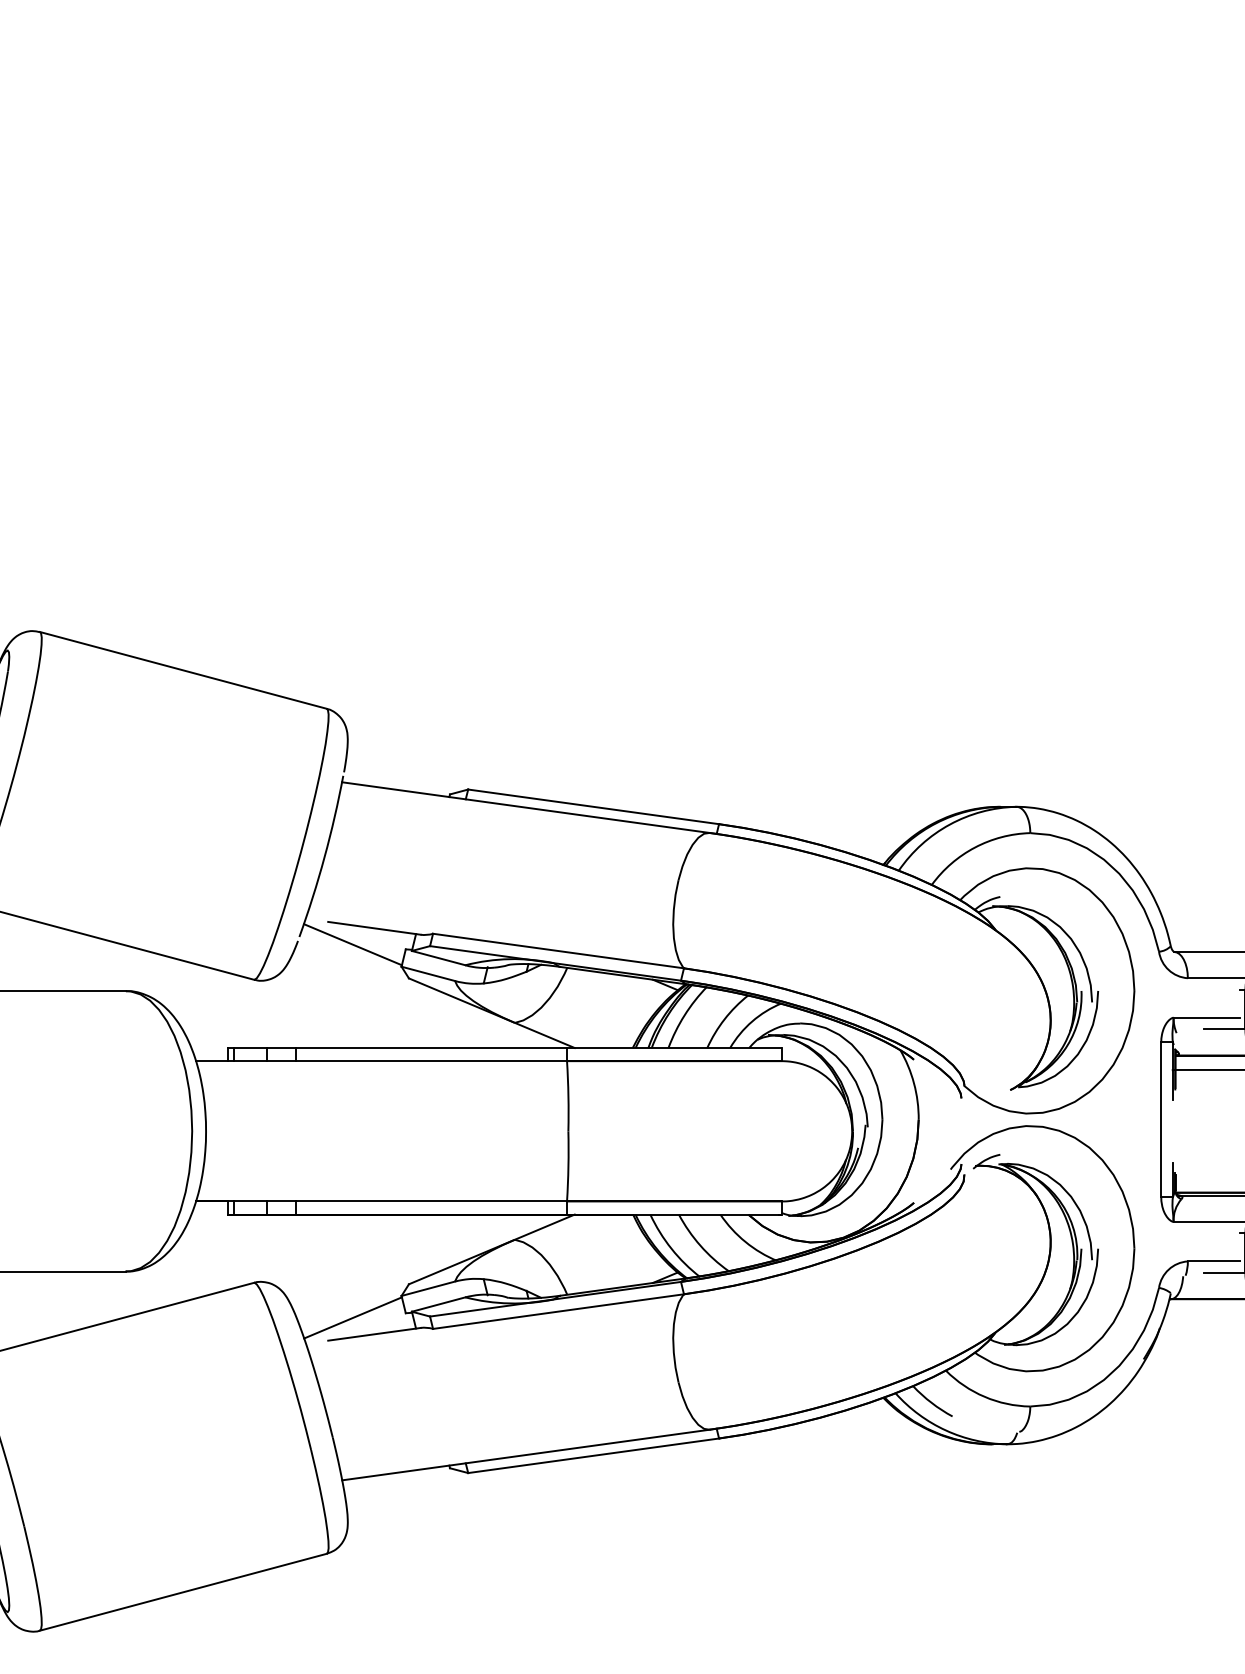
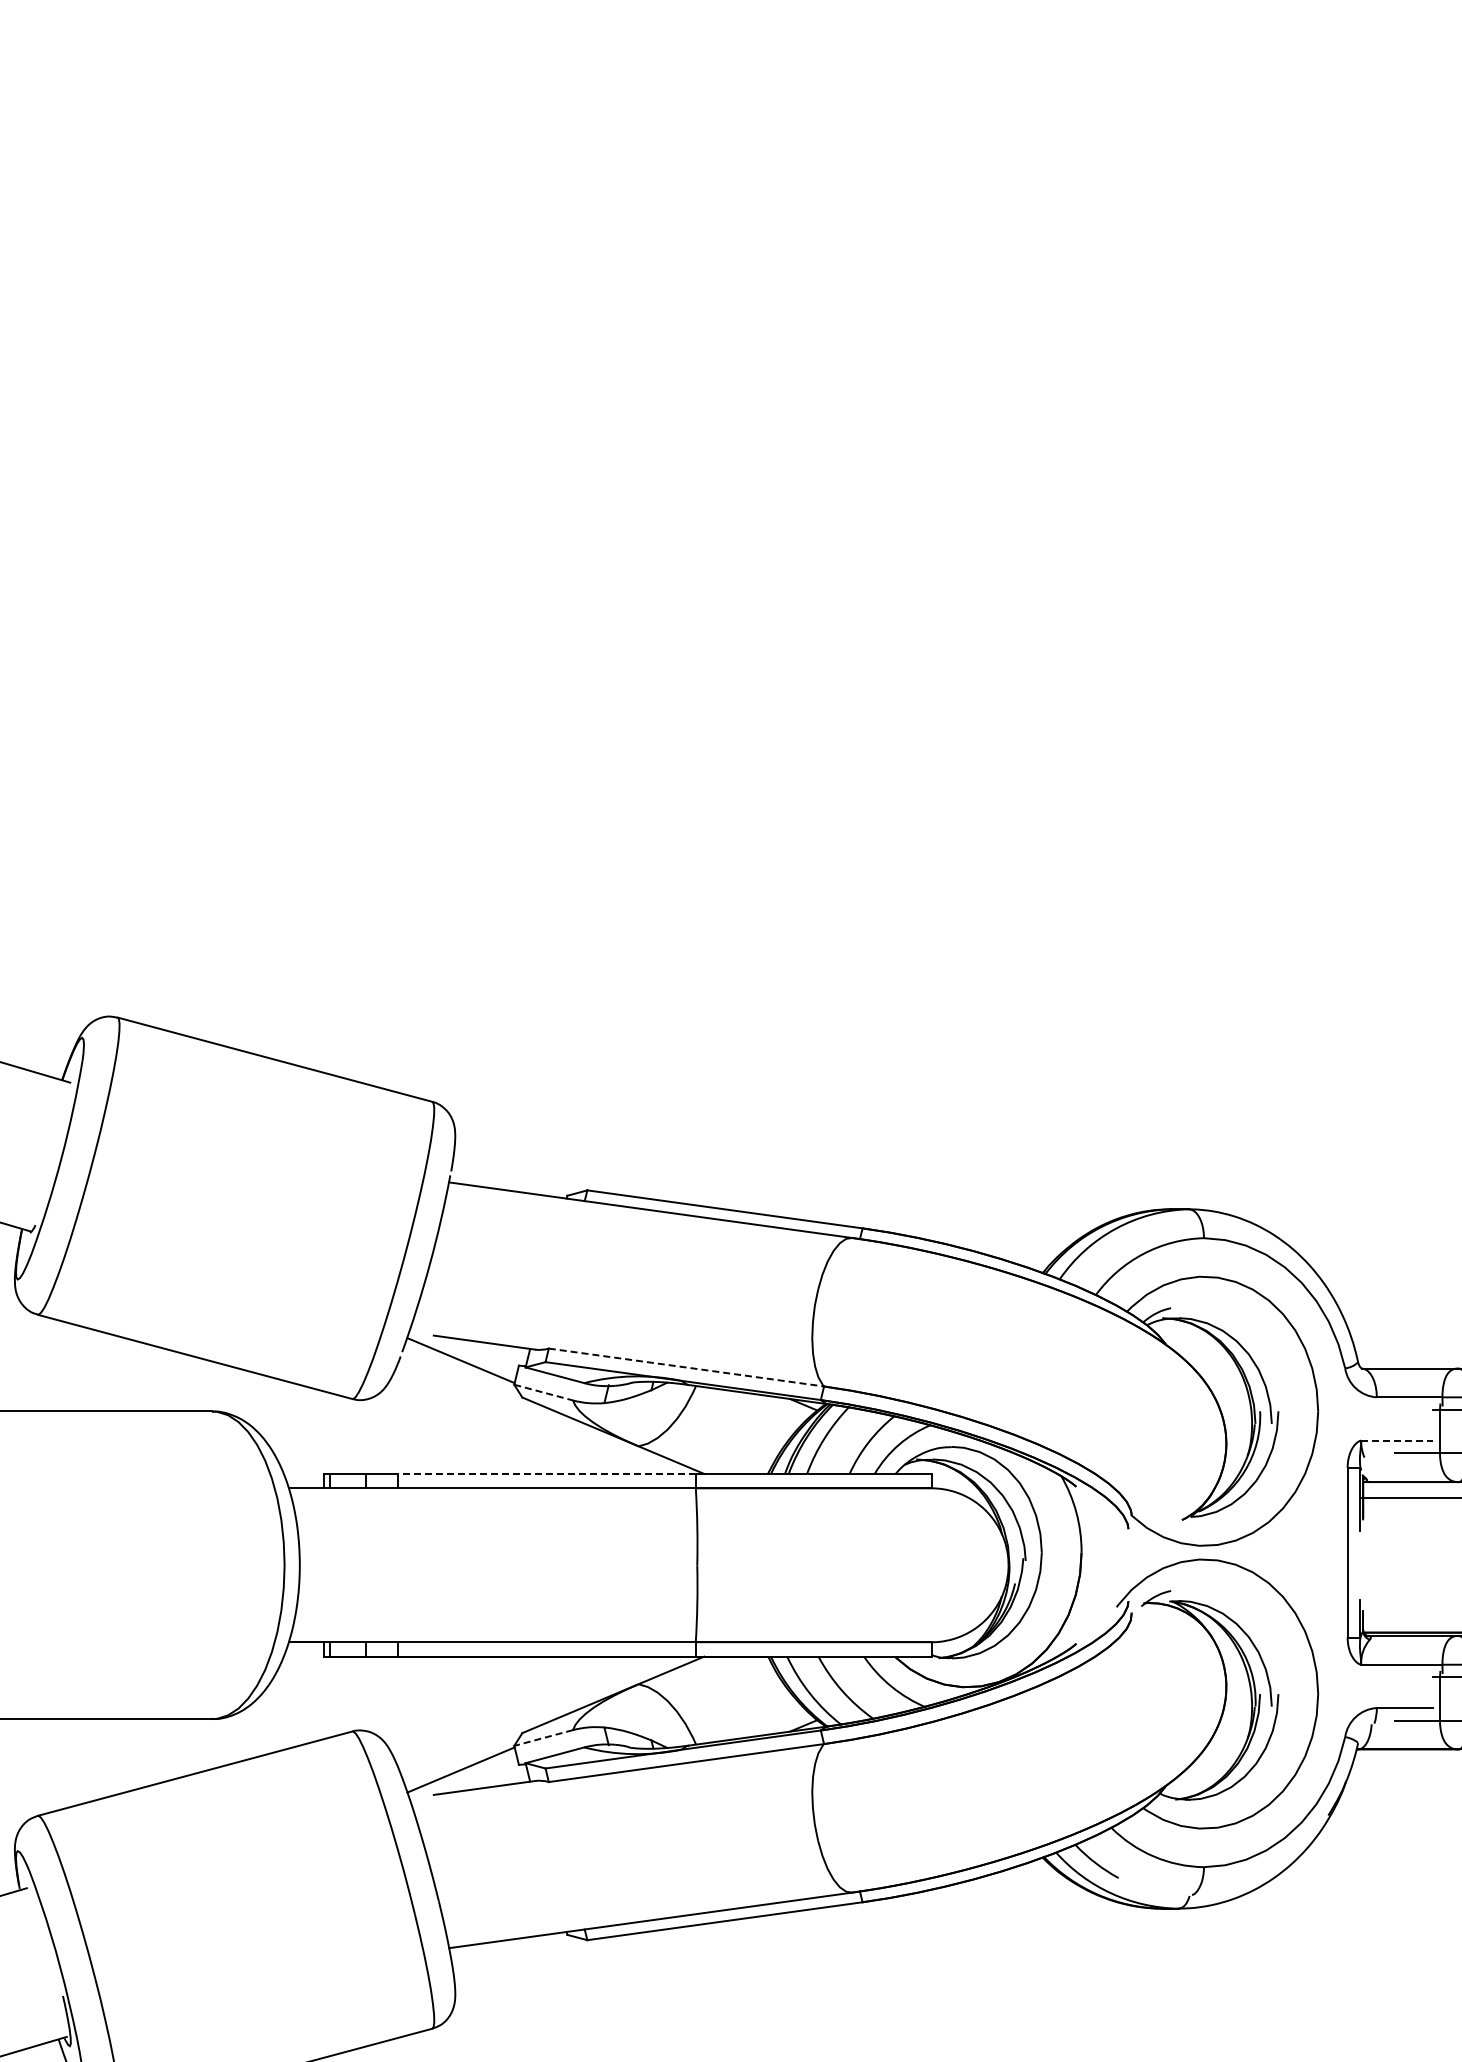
line: (558, 951) -> (686, 1367), solid -> dashed
line: (429, 973) -> (544, 1392), solid -> dashed
line: (1206, 1017) -> (1397, 1440), solid -> dashed
line: (430, 1047) -> (546, 1473), solid -> dashed
line: (428, 1289) -> (543, 1738), solid -> dashed

